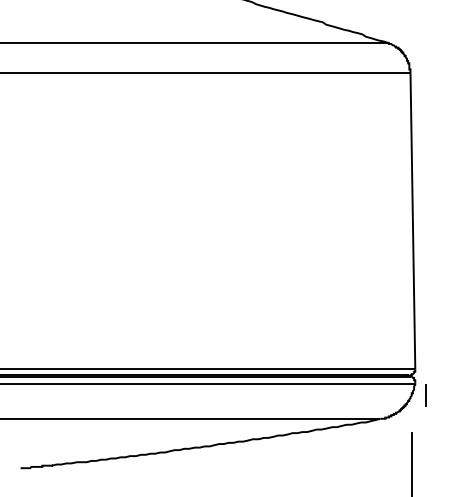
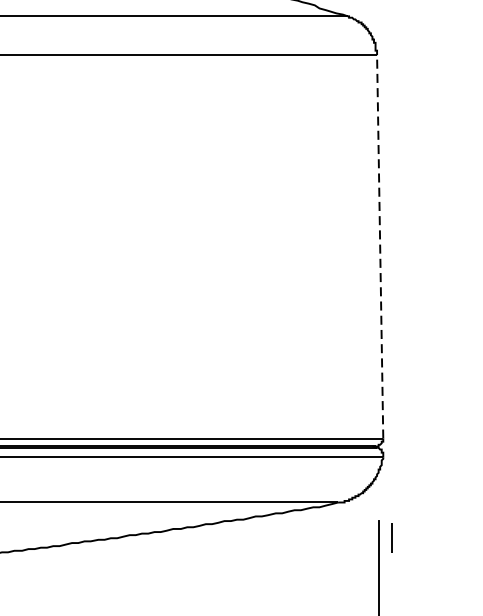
line: (412, 220) -> (379, 246), solid -> dashed
line: (425, 395) -> (391, 538), moved

